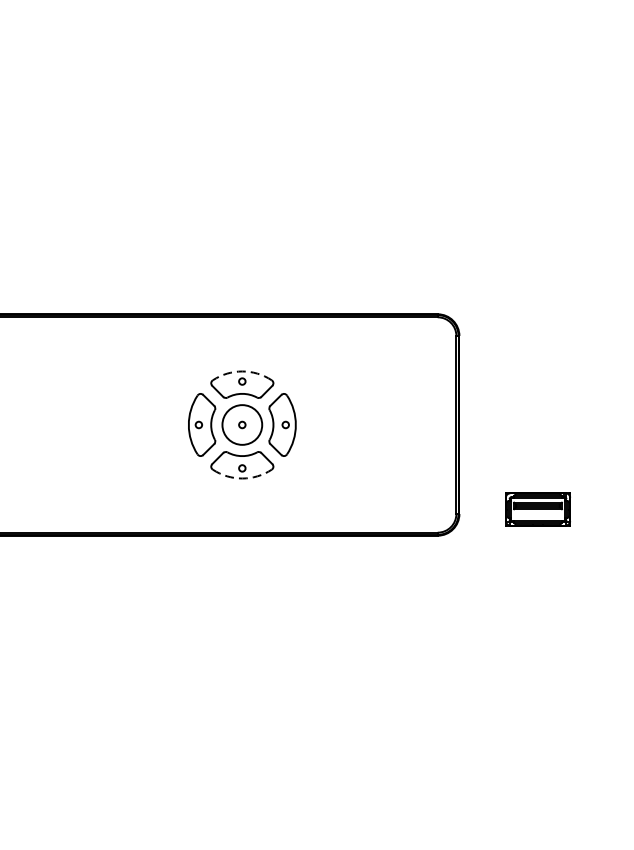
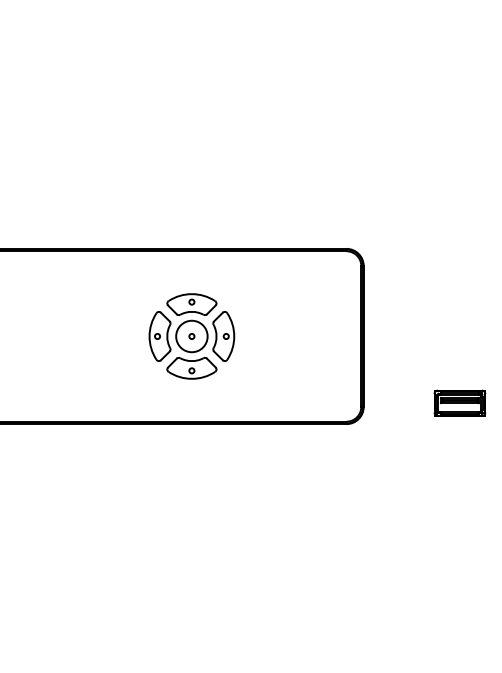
arc: (241, 371) -> (191, 294), dashed -> solid
arc: (241, 478) -> (191, 378), dashed -> solid
part: (537, 508) -> (459, 402), moved

